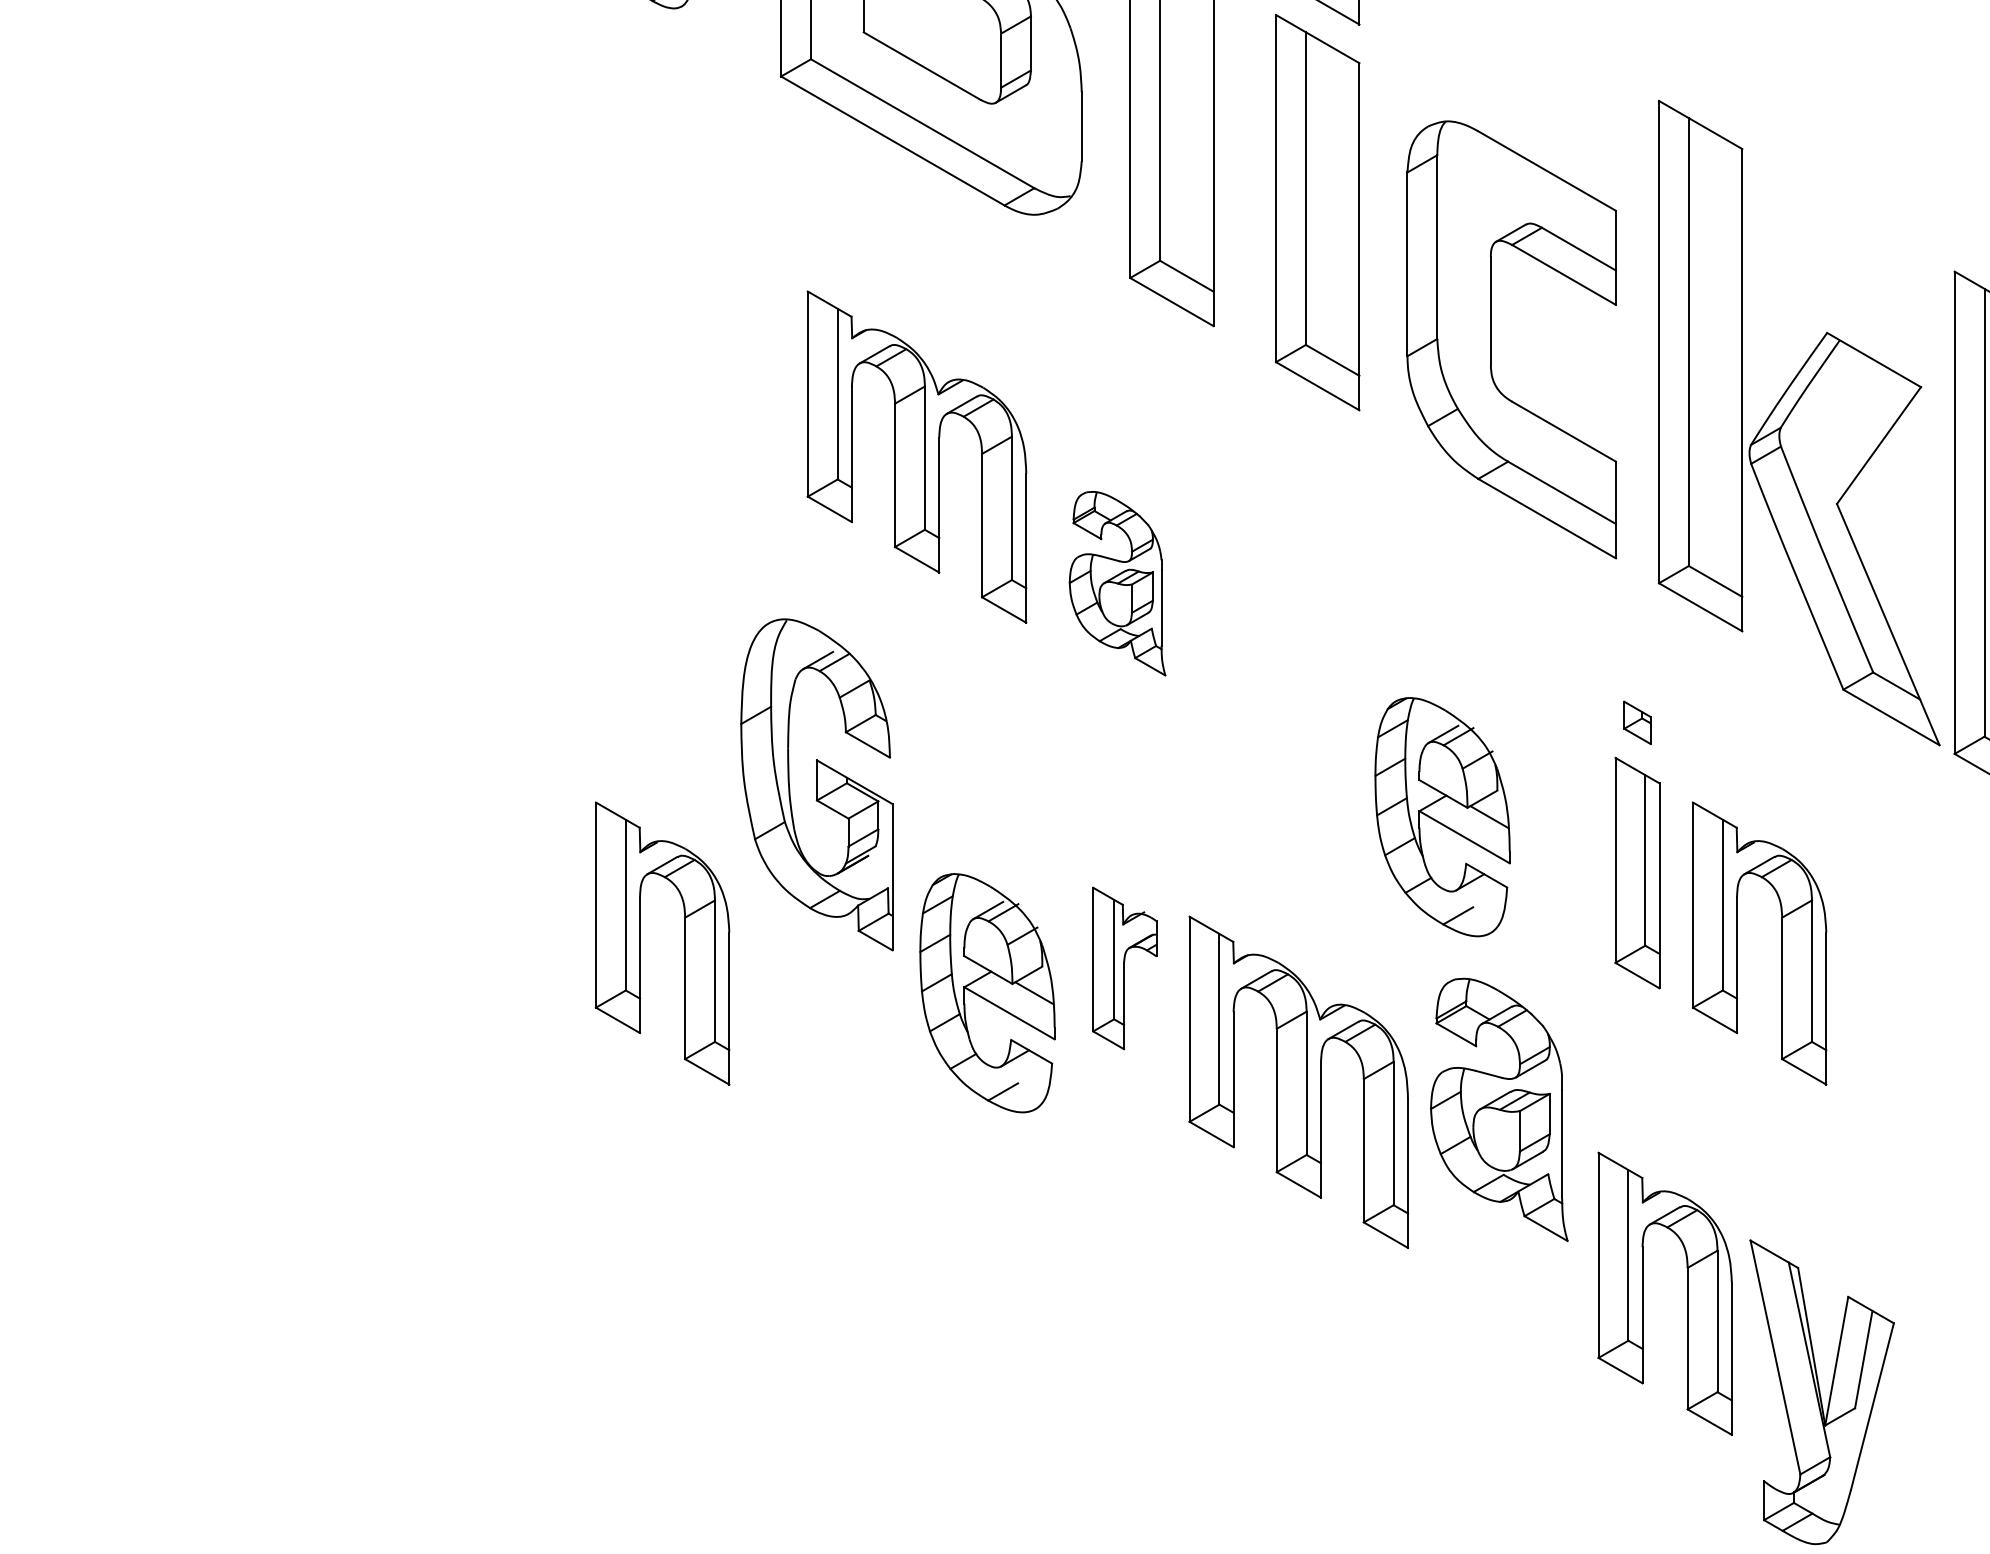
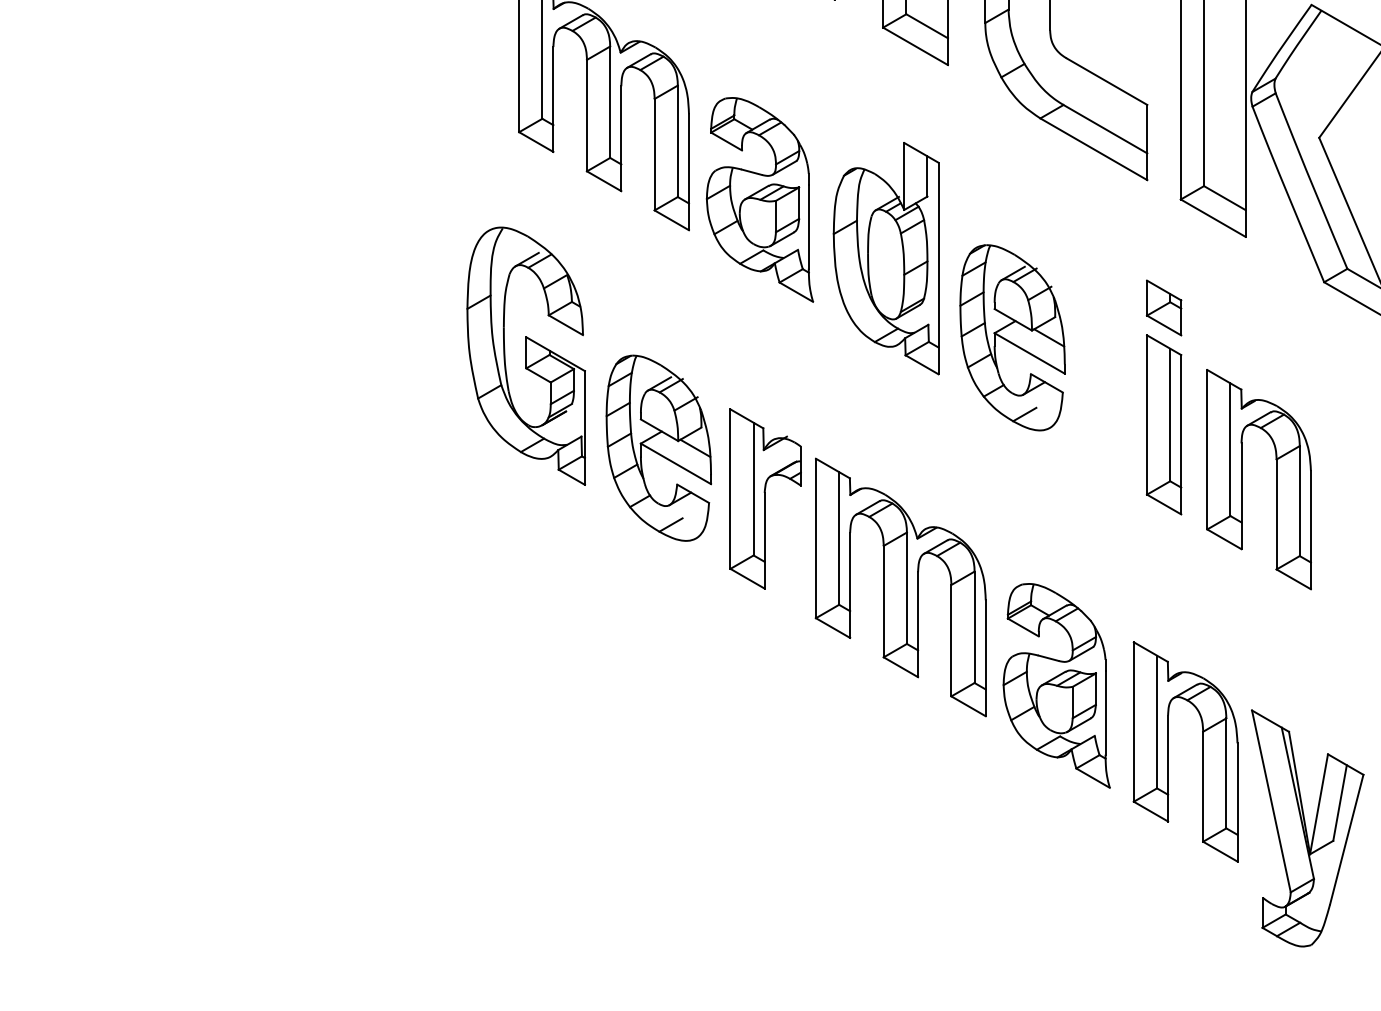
part: (1117, 583) -> (759, 199), size x1.43
part: (1279, 659) -> (885, 258), added
part: (1637, 722) -> (1164, 307), size x1.67
part: (1442, 817) -> (1012, 338), moved
part: (640, 943) -> (389, 479), removed
part: (1124, 968) -> (765, 499), size x1.43
part: (987, 993) -> (658, 448), moved
part: (1499, 1109) -> (1056, 685), moved

